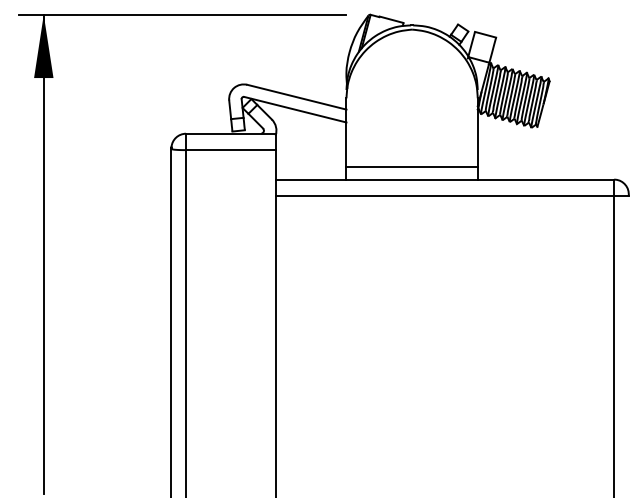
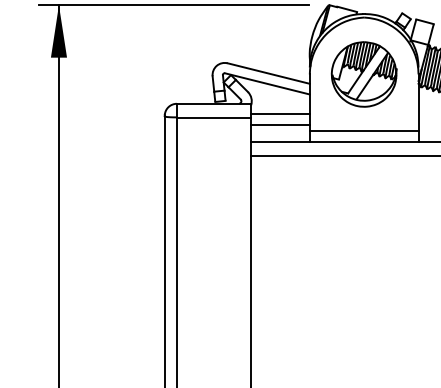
part: (412, 98) -> (364, 74), added
line: (310, 146) -> (279, 114), added
line: (310, 158) -> (279, 124), added

